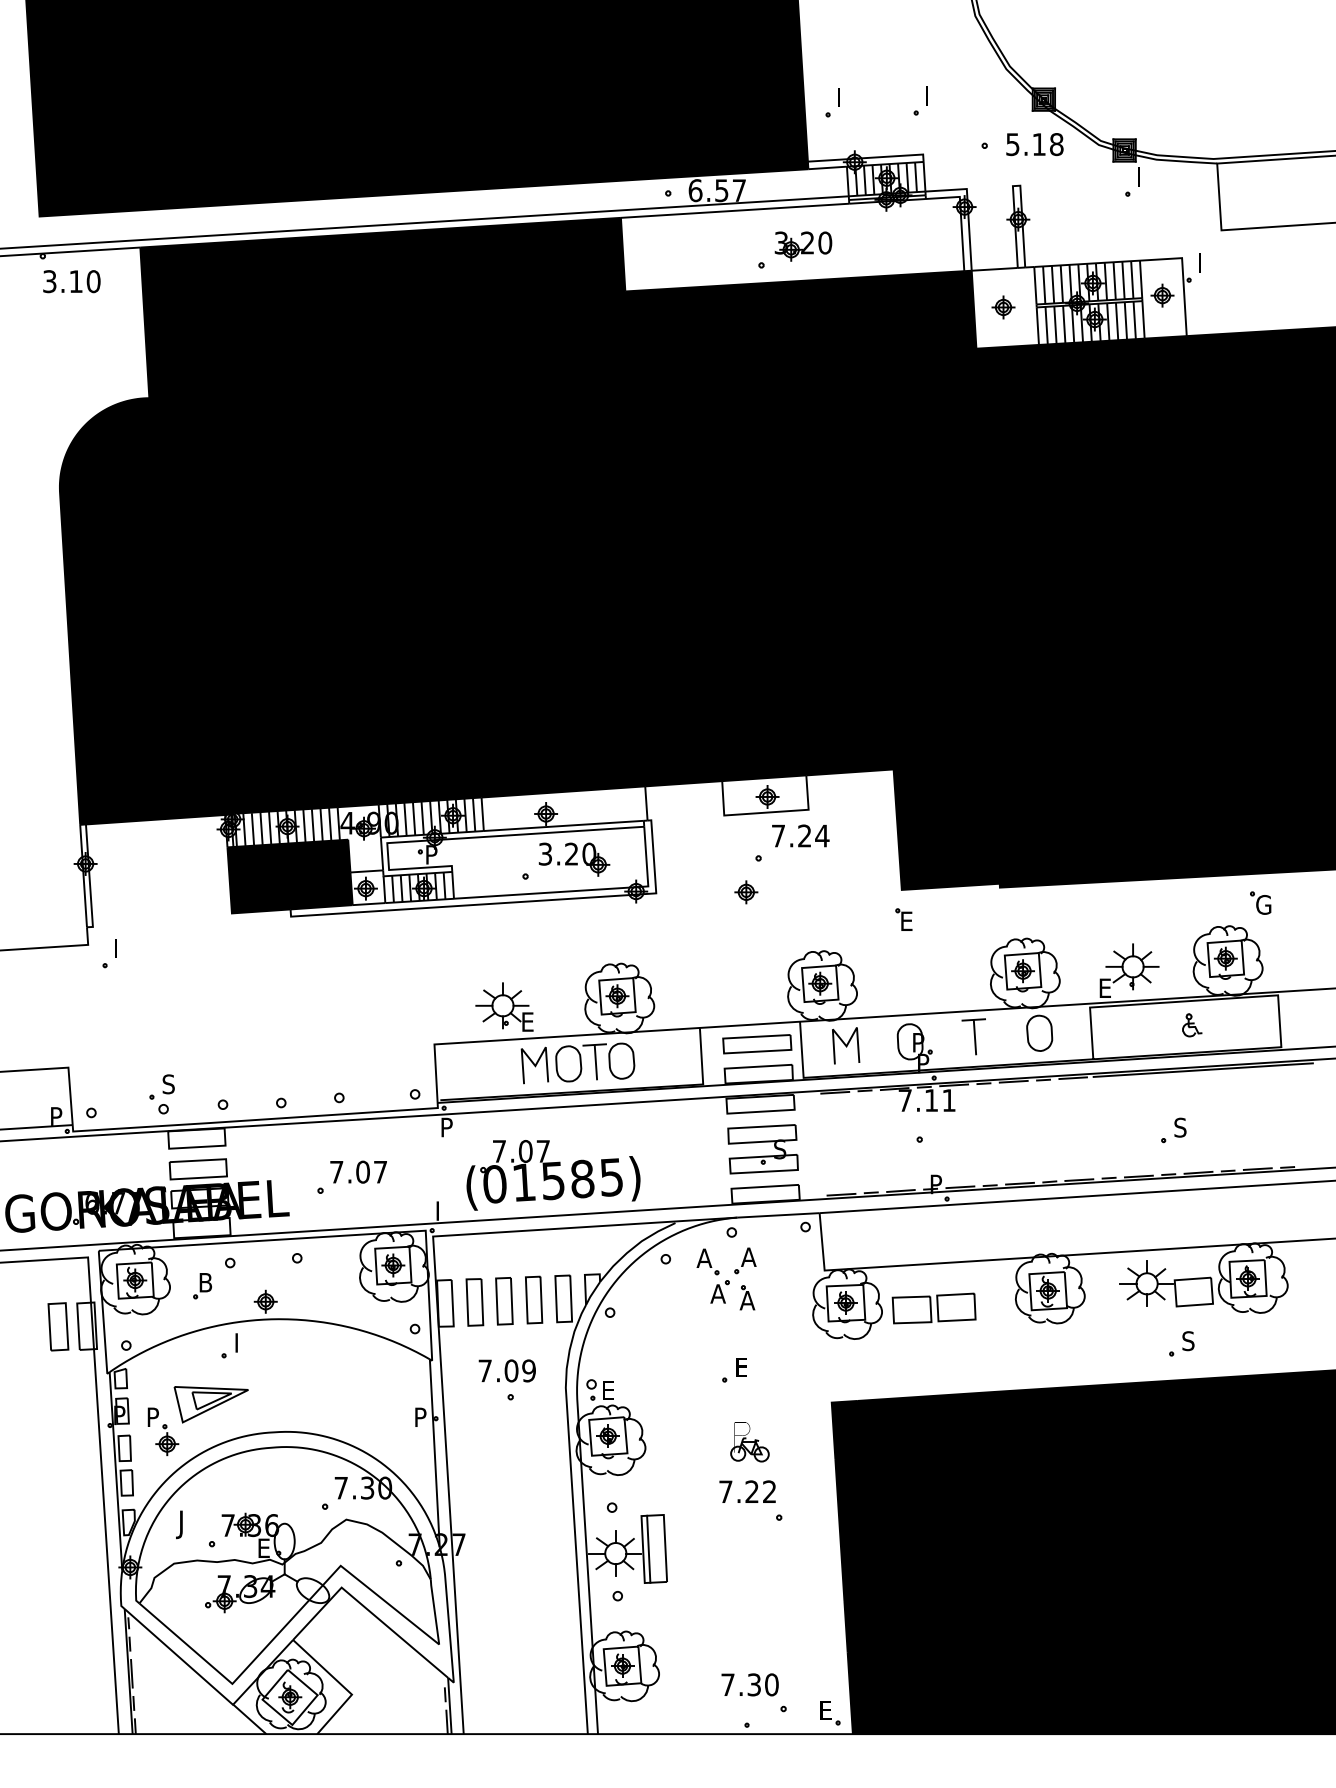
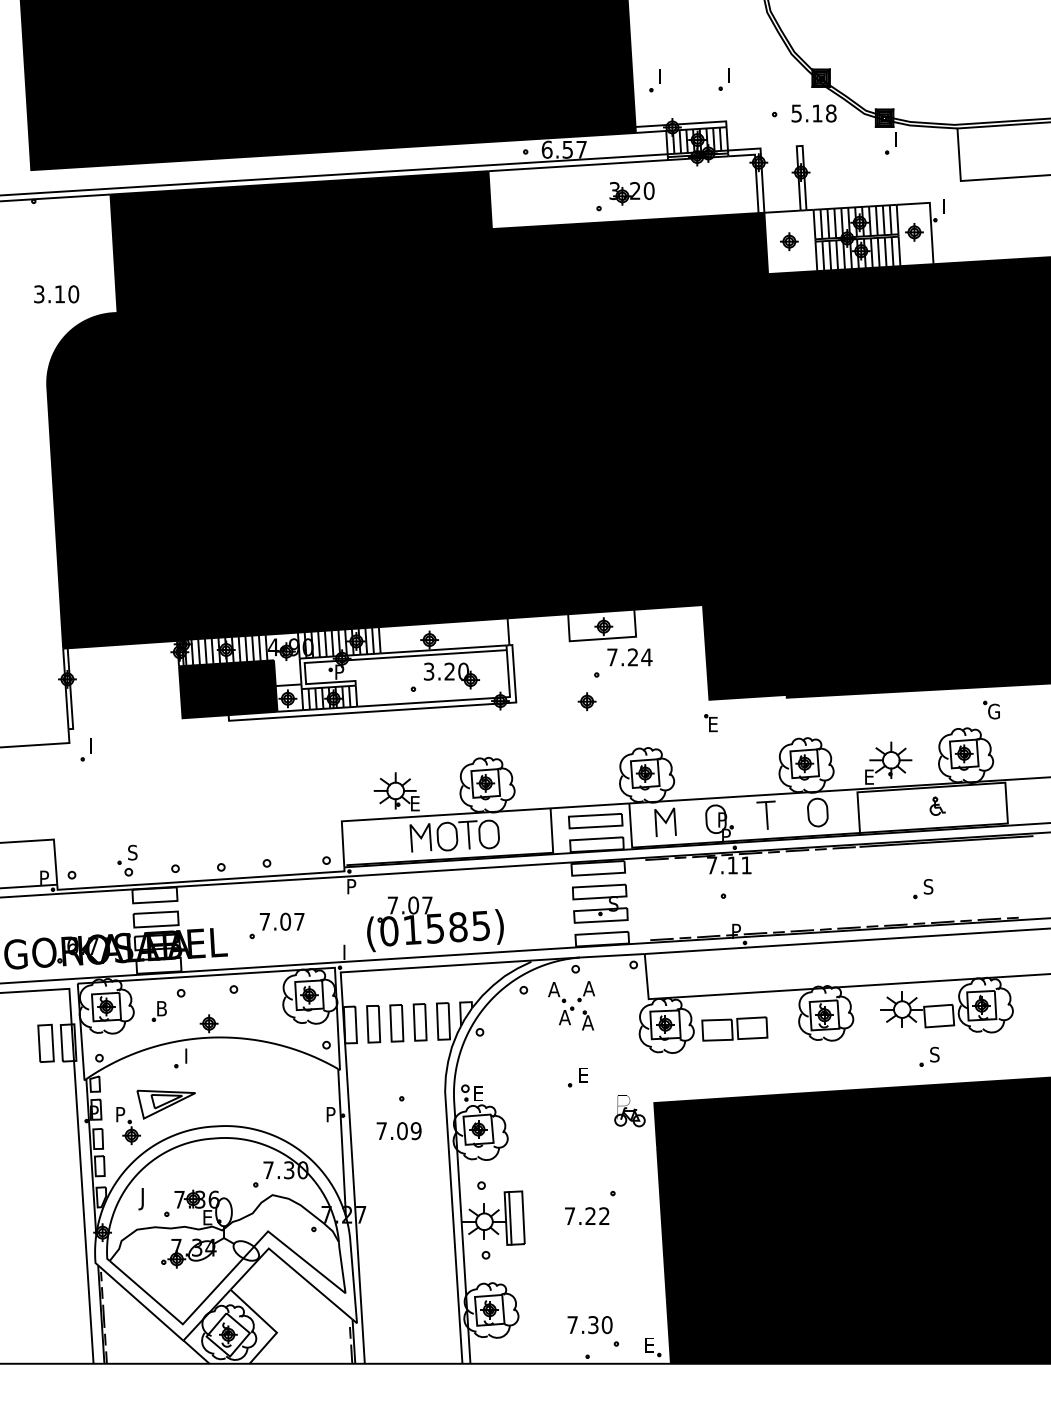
text: (71, 281) -> (56, 294), moved
text: (506, 1371) -> (398, 1131), moved
part: (749, 1442) -> (629, 1111), moved
text: (748, 1490) -> (587, 1215), moved

